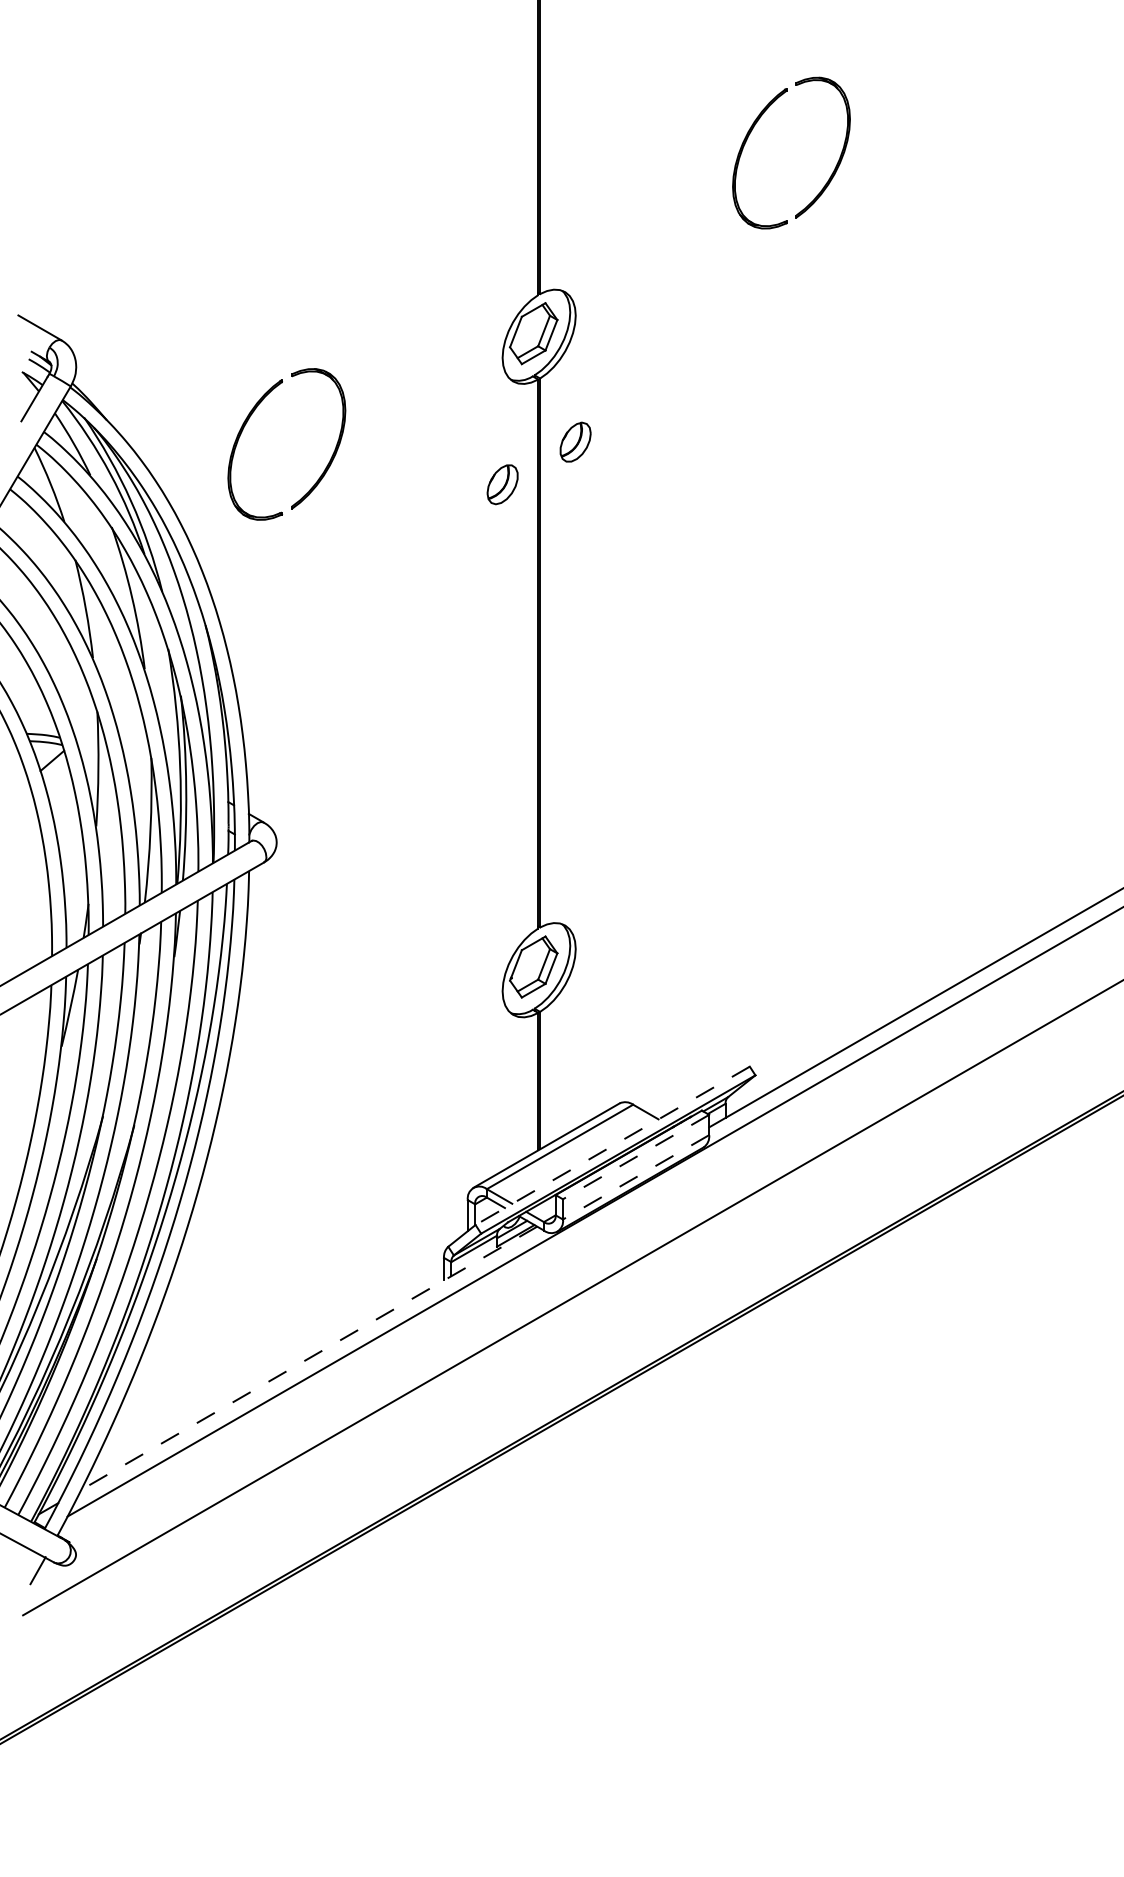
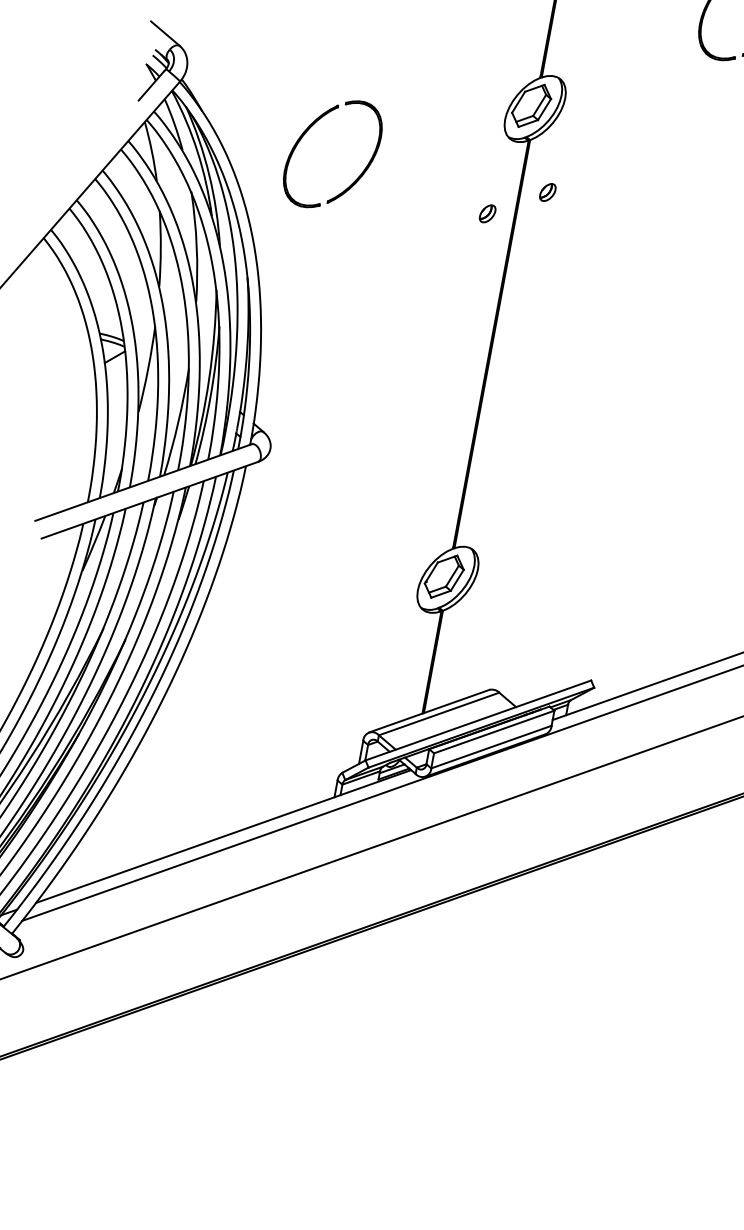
part: (575, 442) -> (547, 192), size x0.62
part: (502, 484) -> (487, 213), size x0.62
line: (612, 1146) -> (478, 720), dashed -> solid
line: (635, 1157) -> (493, 732), dashed -> solid
line: (635, 1177) -> (490, 747), dashed -> solid
line: (308, 1358) -> (223, 836), dashed -> solid

